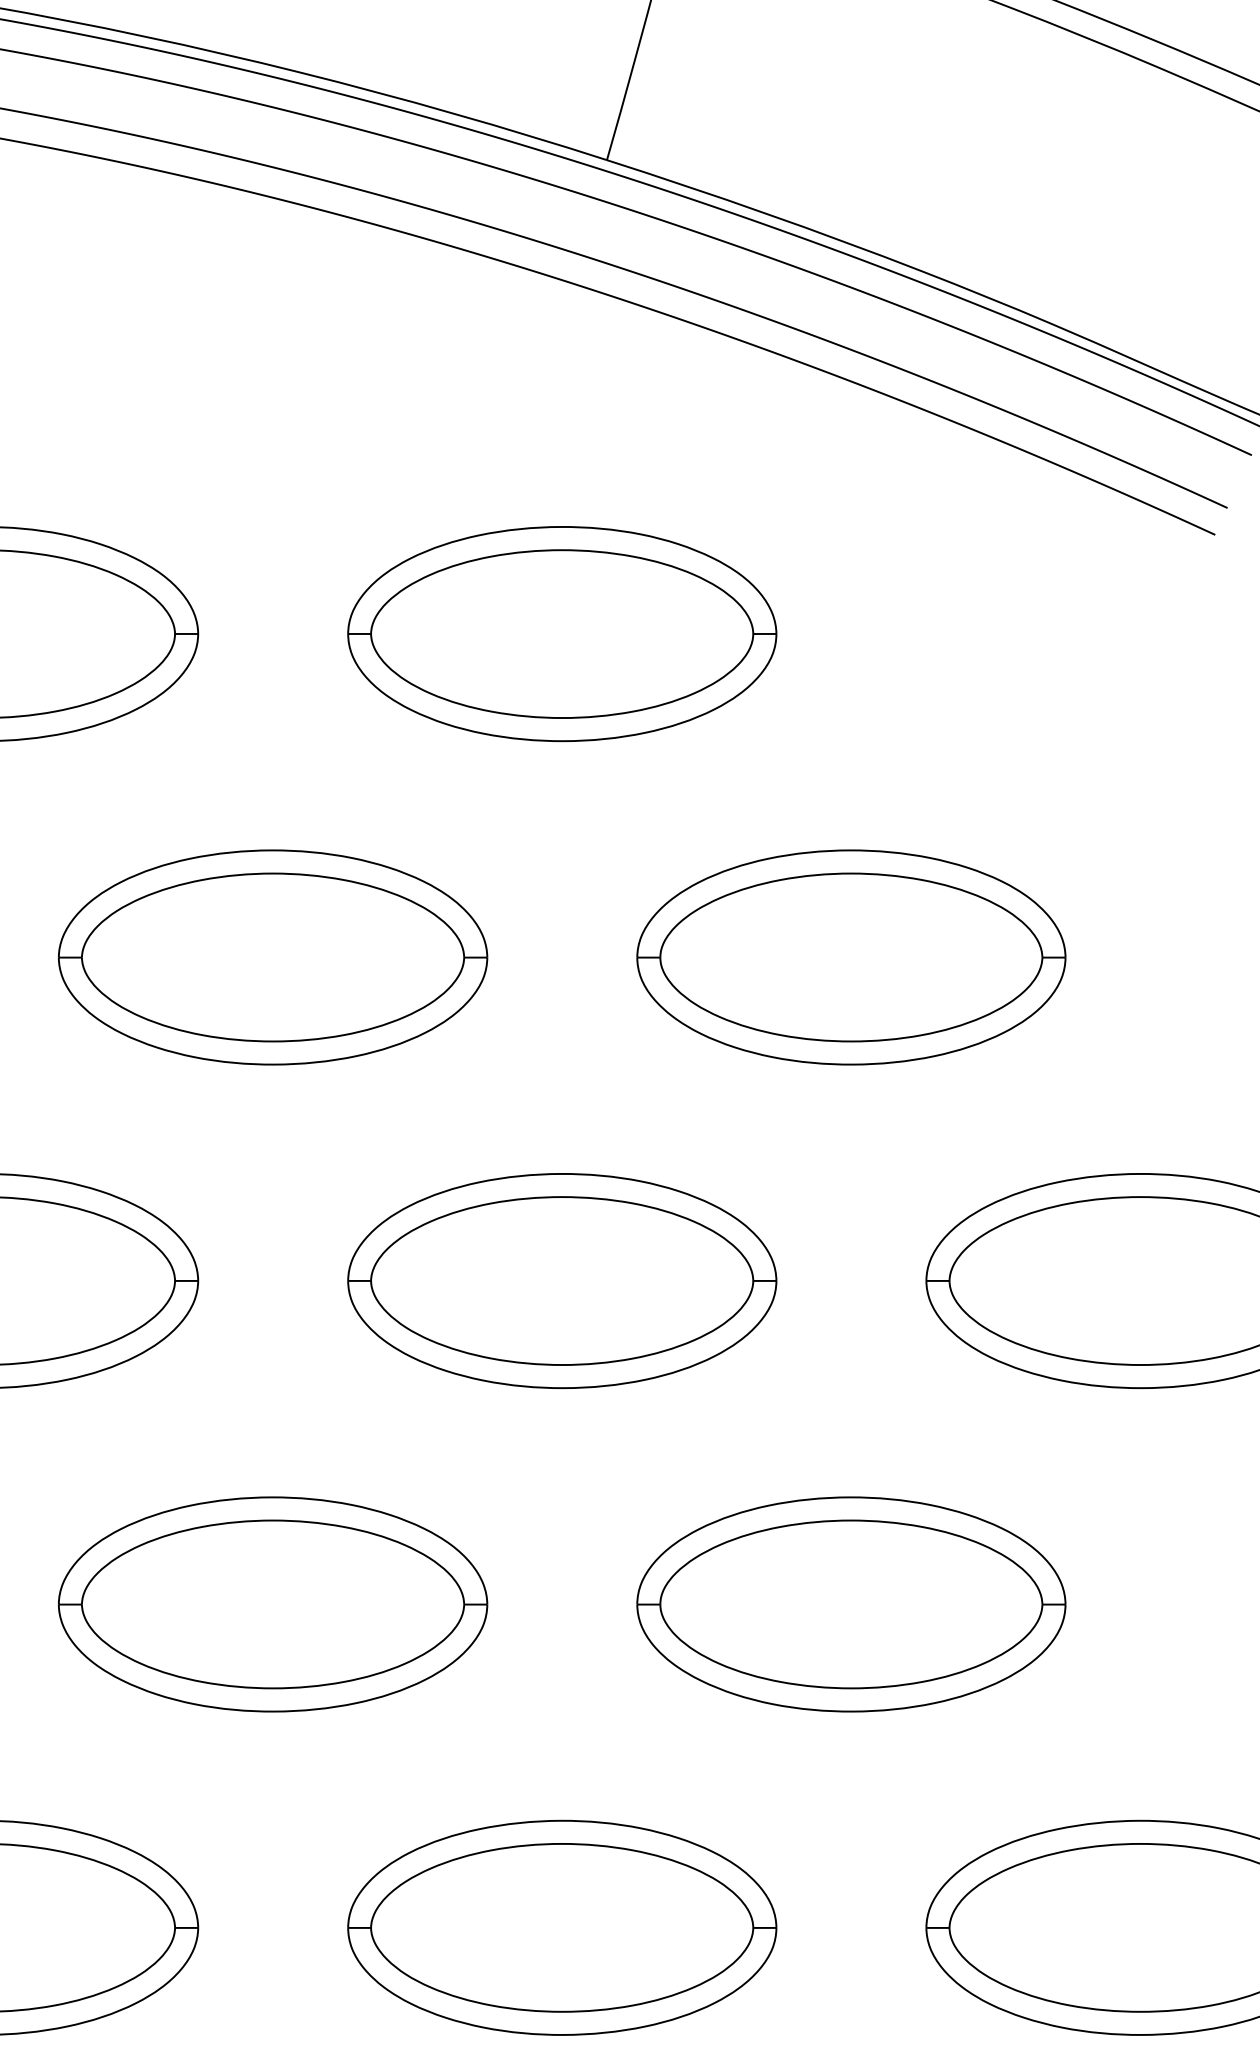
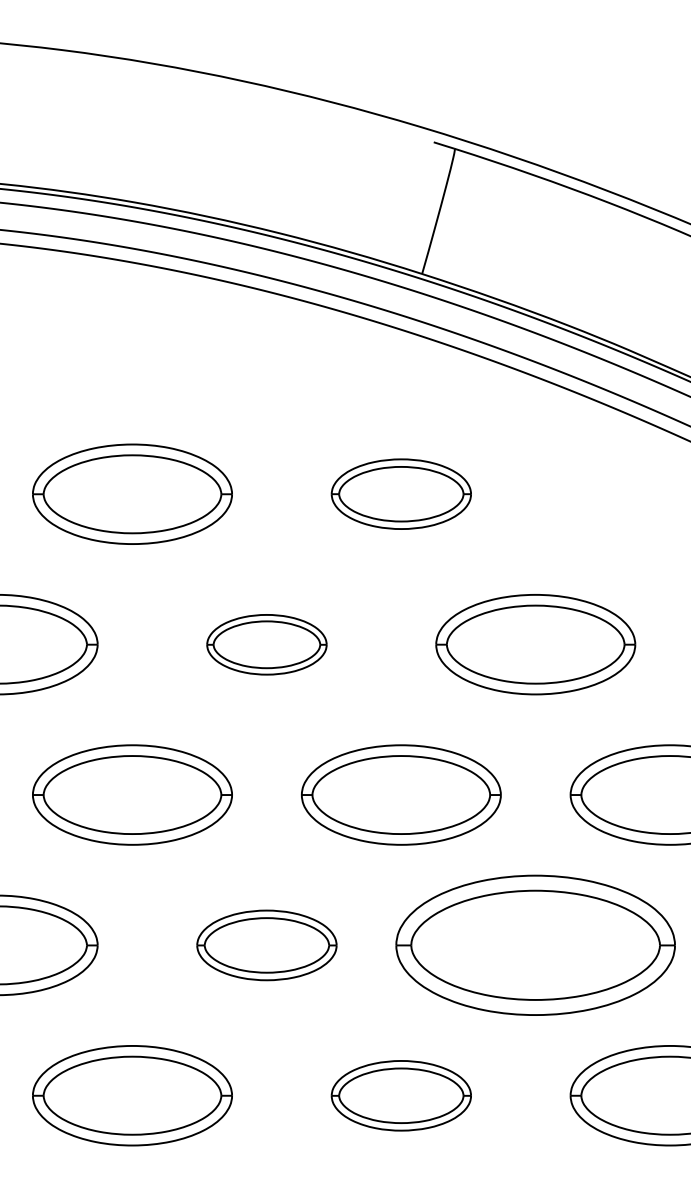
part: (562, 632) -> (401, 493), size x0.7
part: (272, 957) -> (266, 644), size x0.6
part: (272, 1604) -> (266, 945), size x0.7
part: (850, 1604) -> (535, 945), size x1.4
part: (562, 1927) -> (401, 1095), size x0.7

